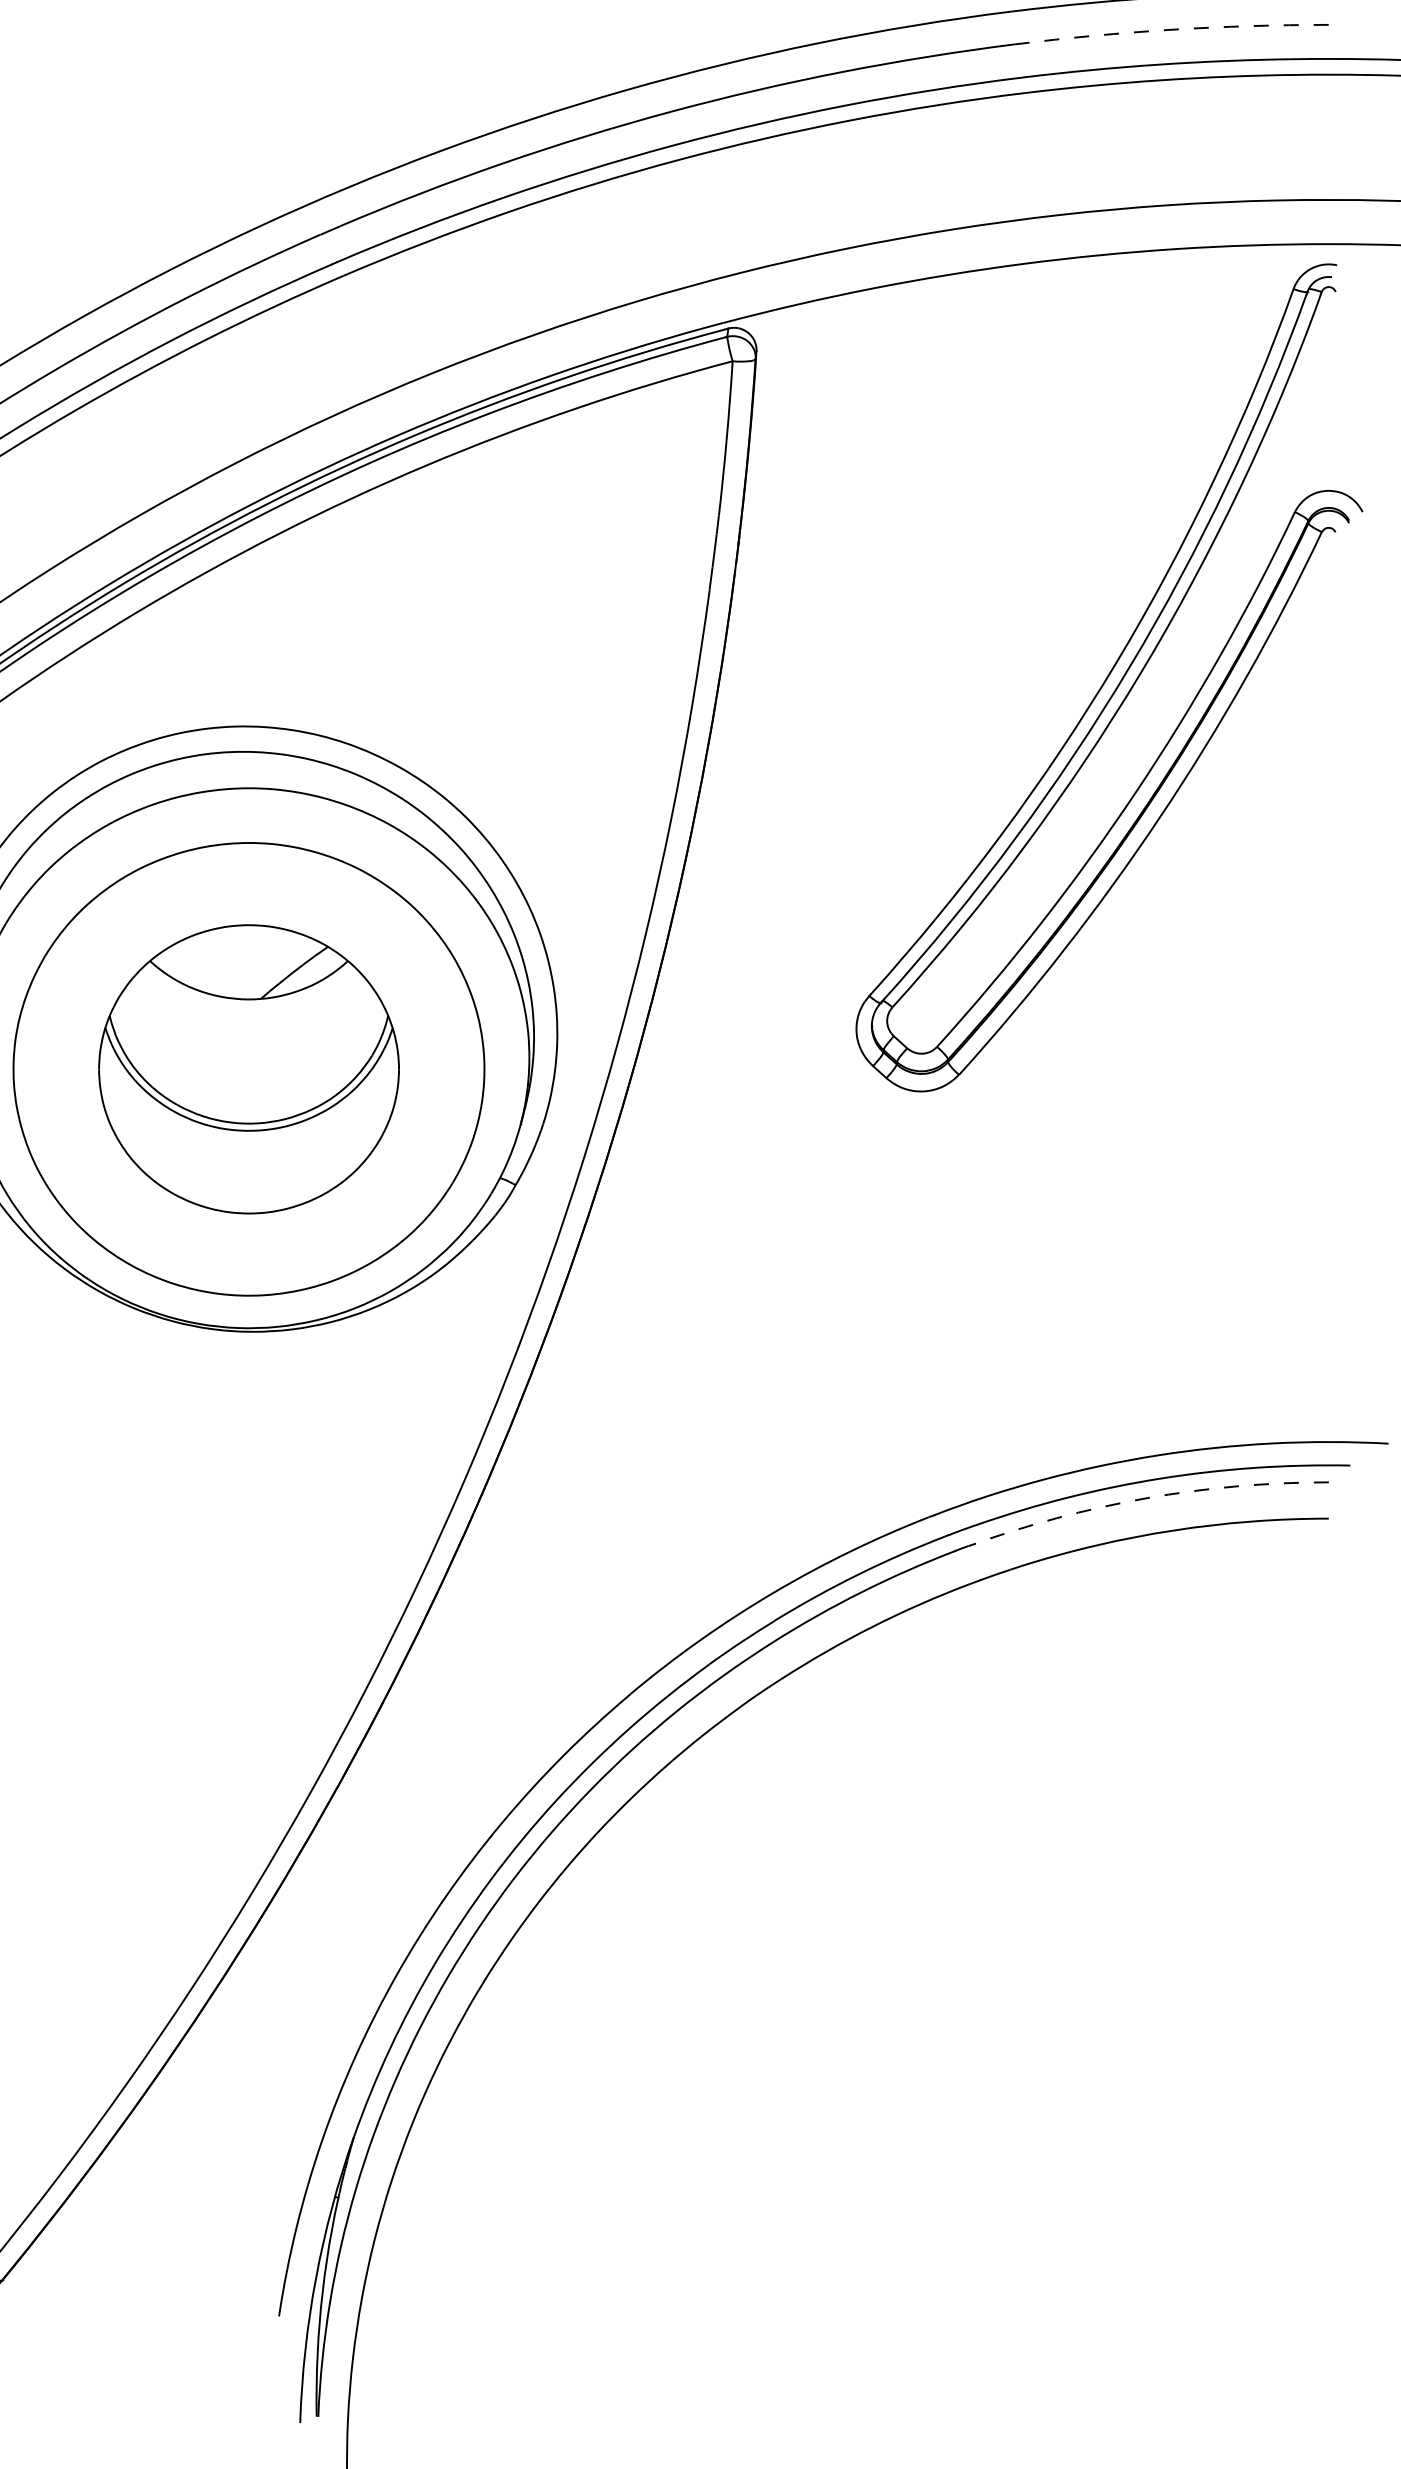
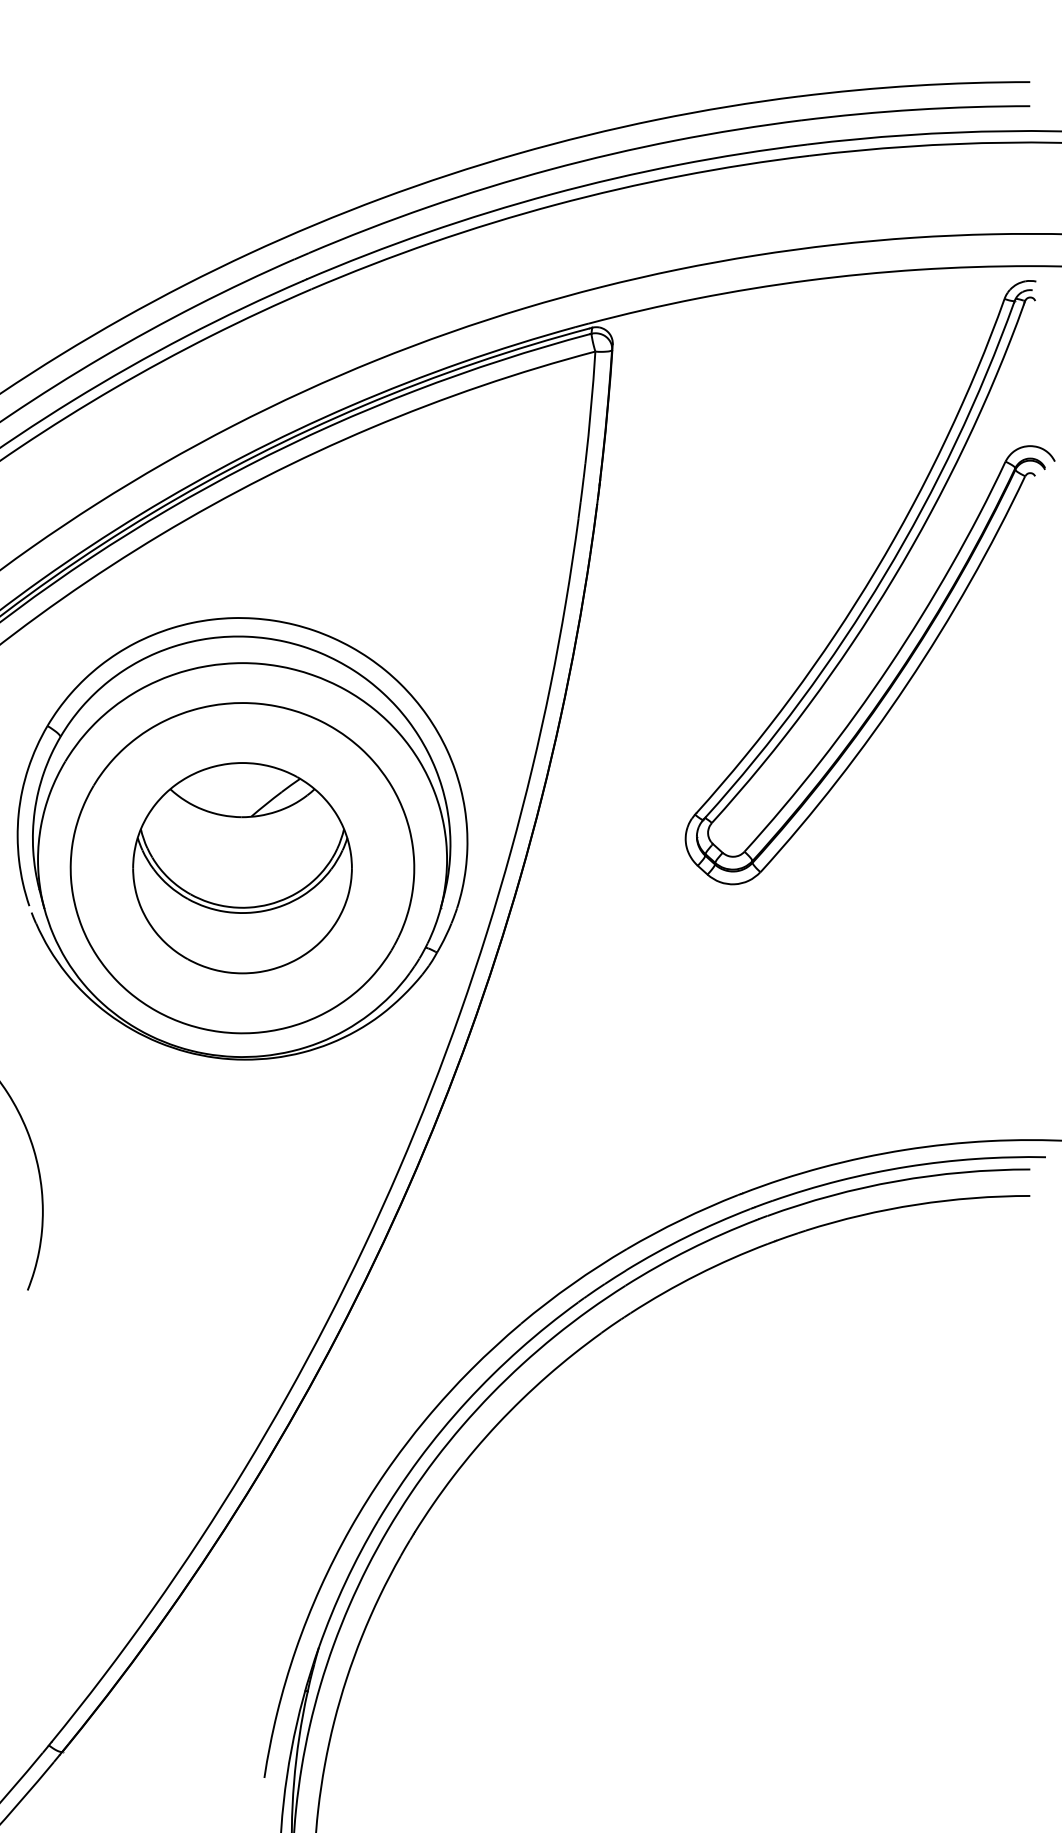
arc: (1171, 29) -> (915, 109), dashed -> solid
arc: (1145, 1498) -> (896, 1181), dashed -> solid

